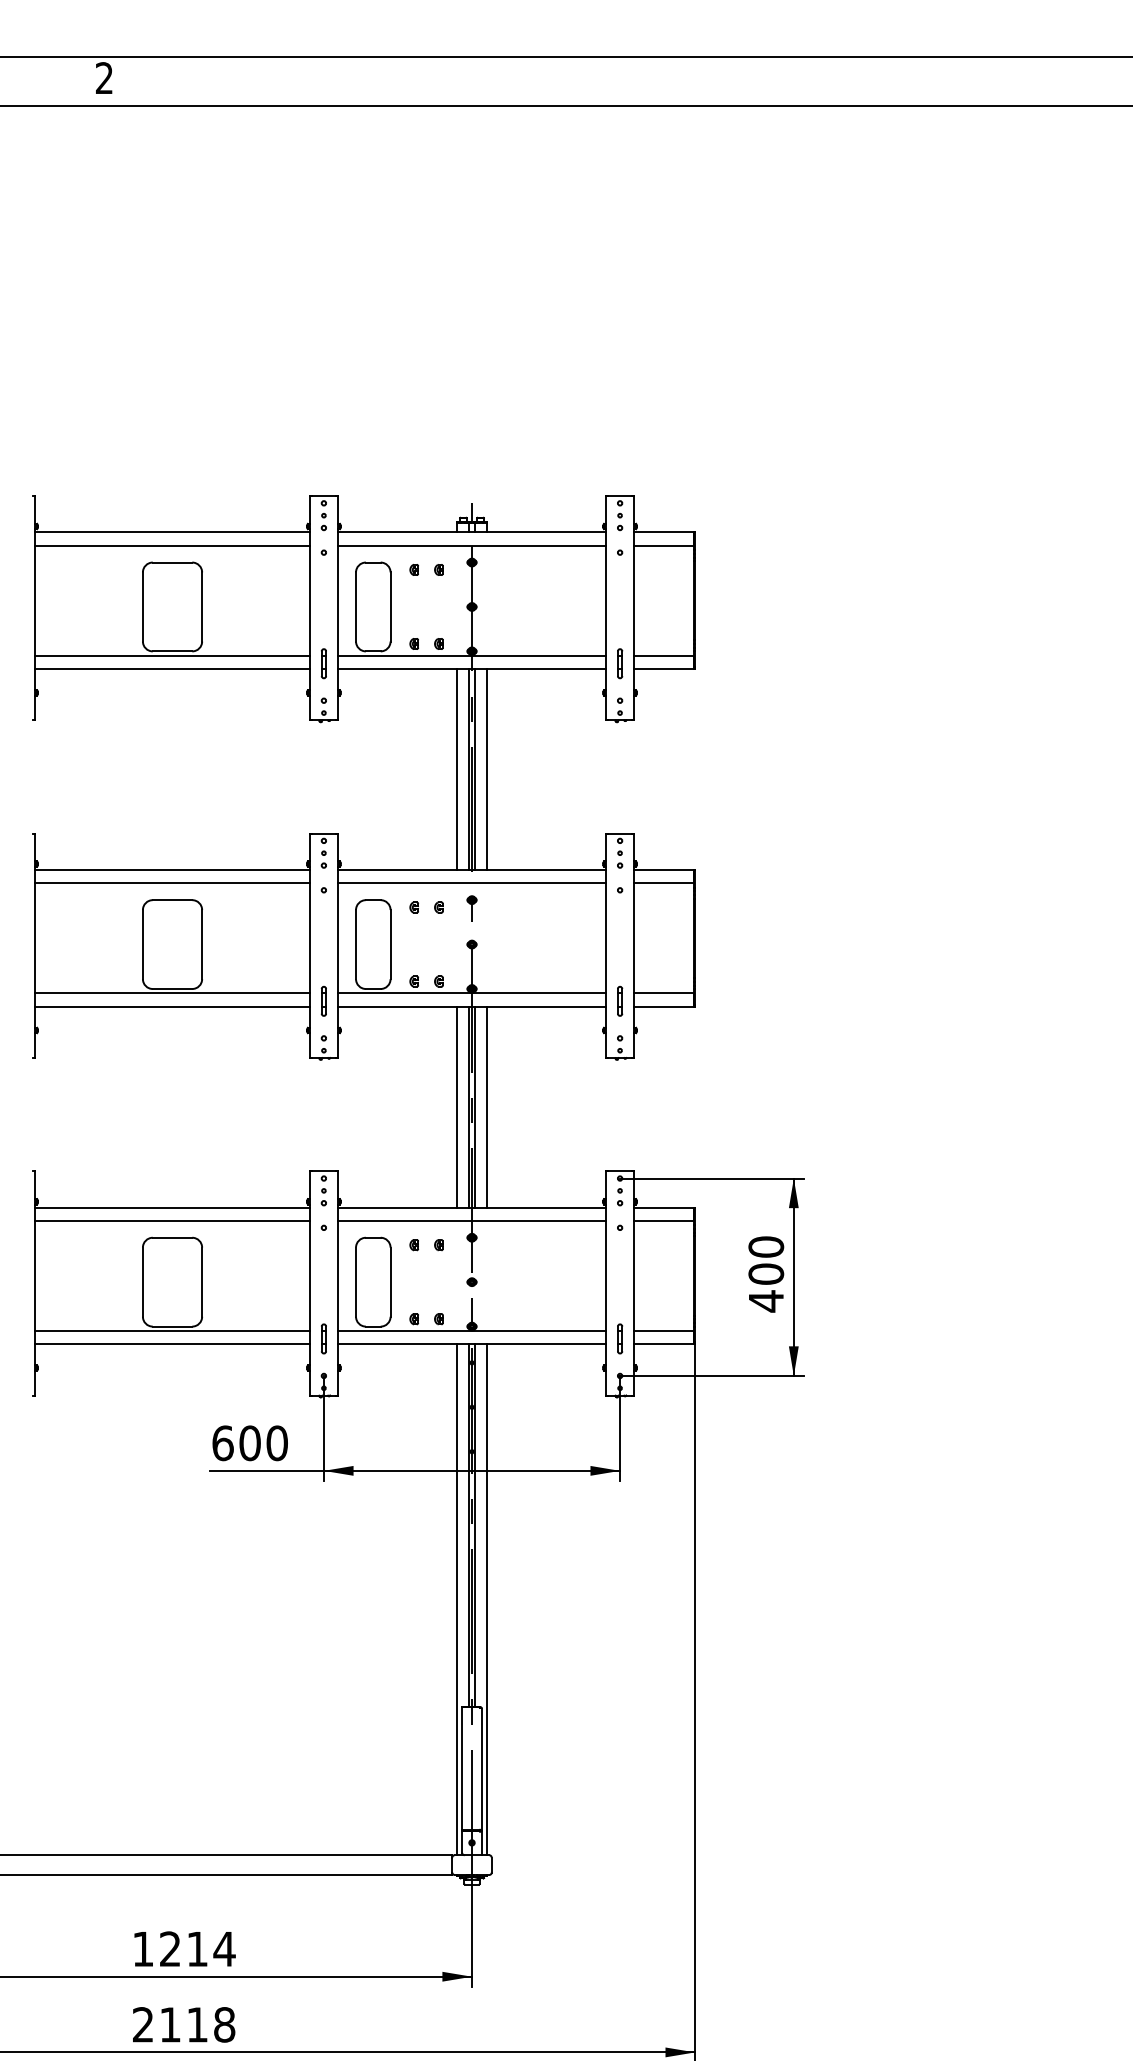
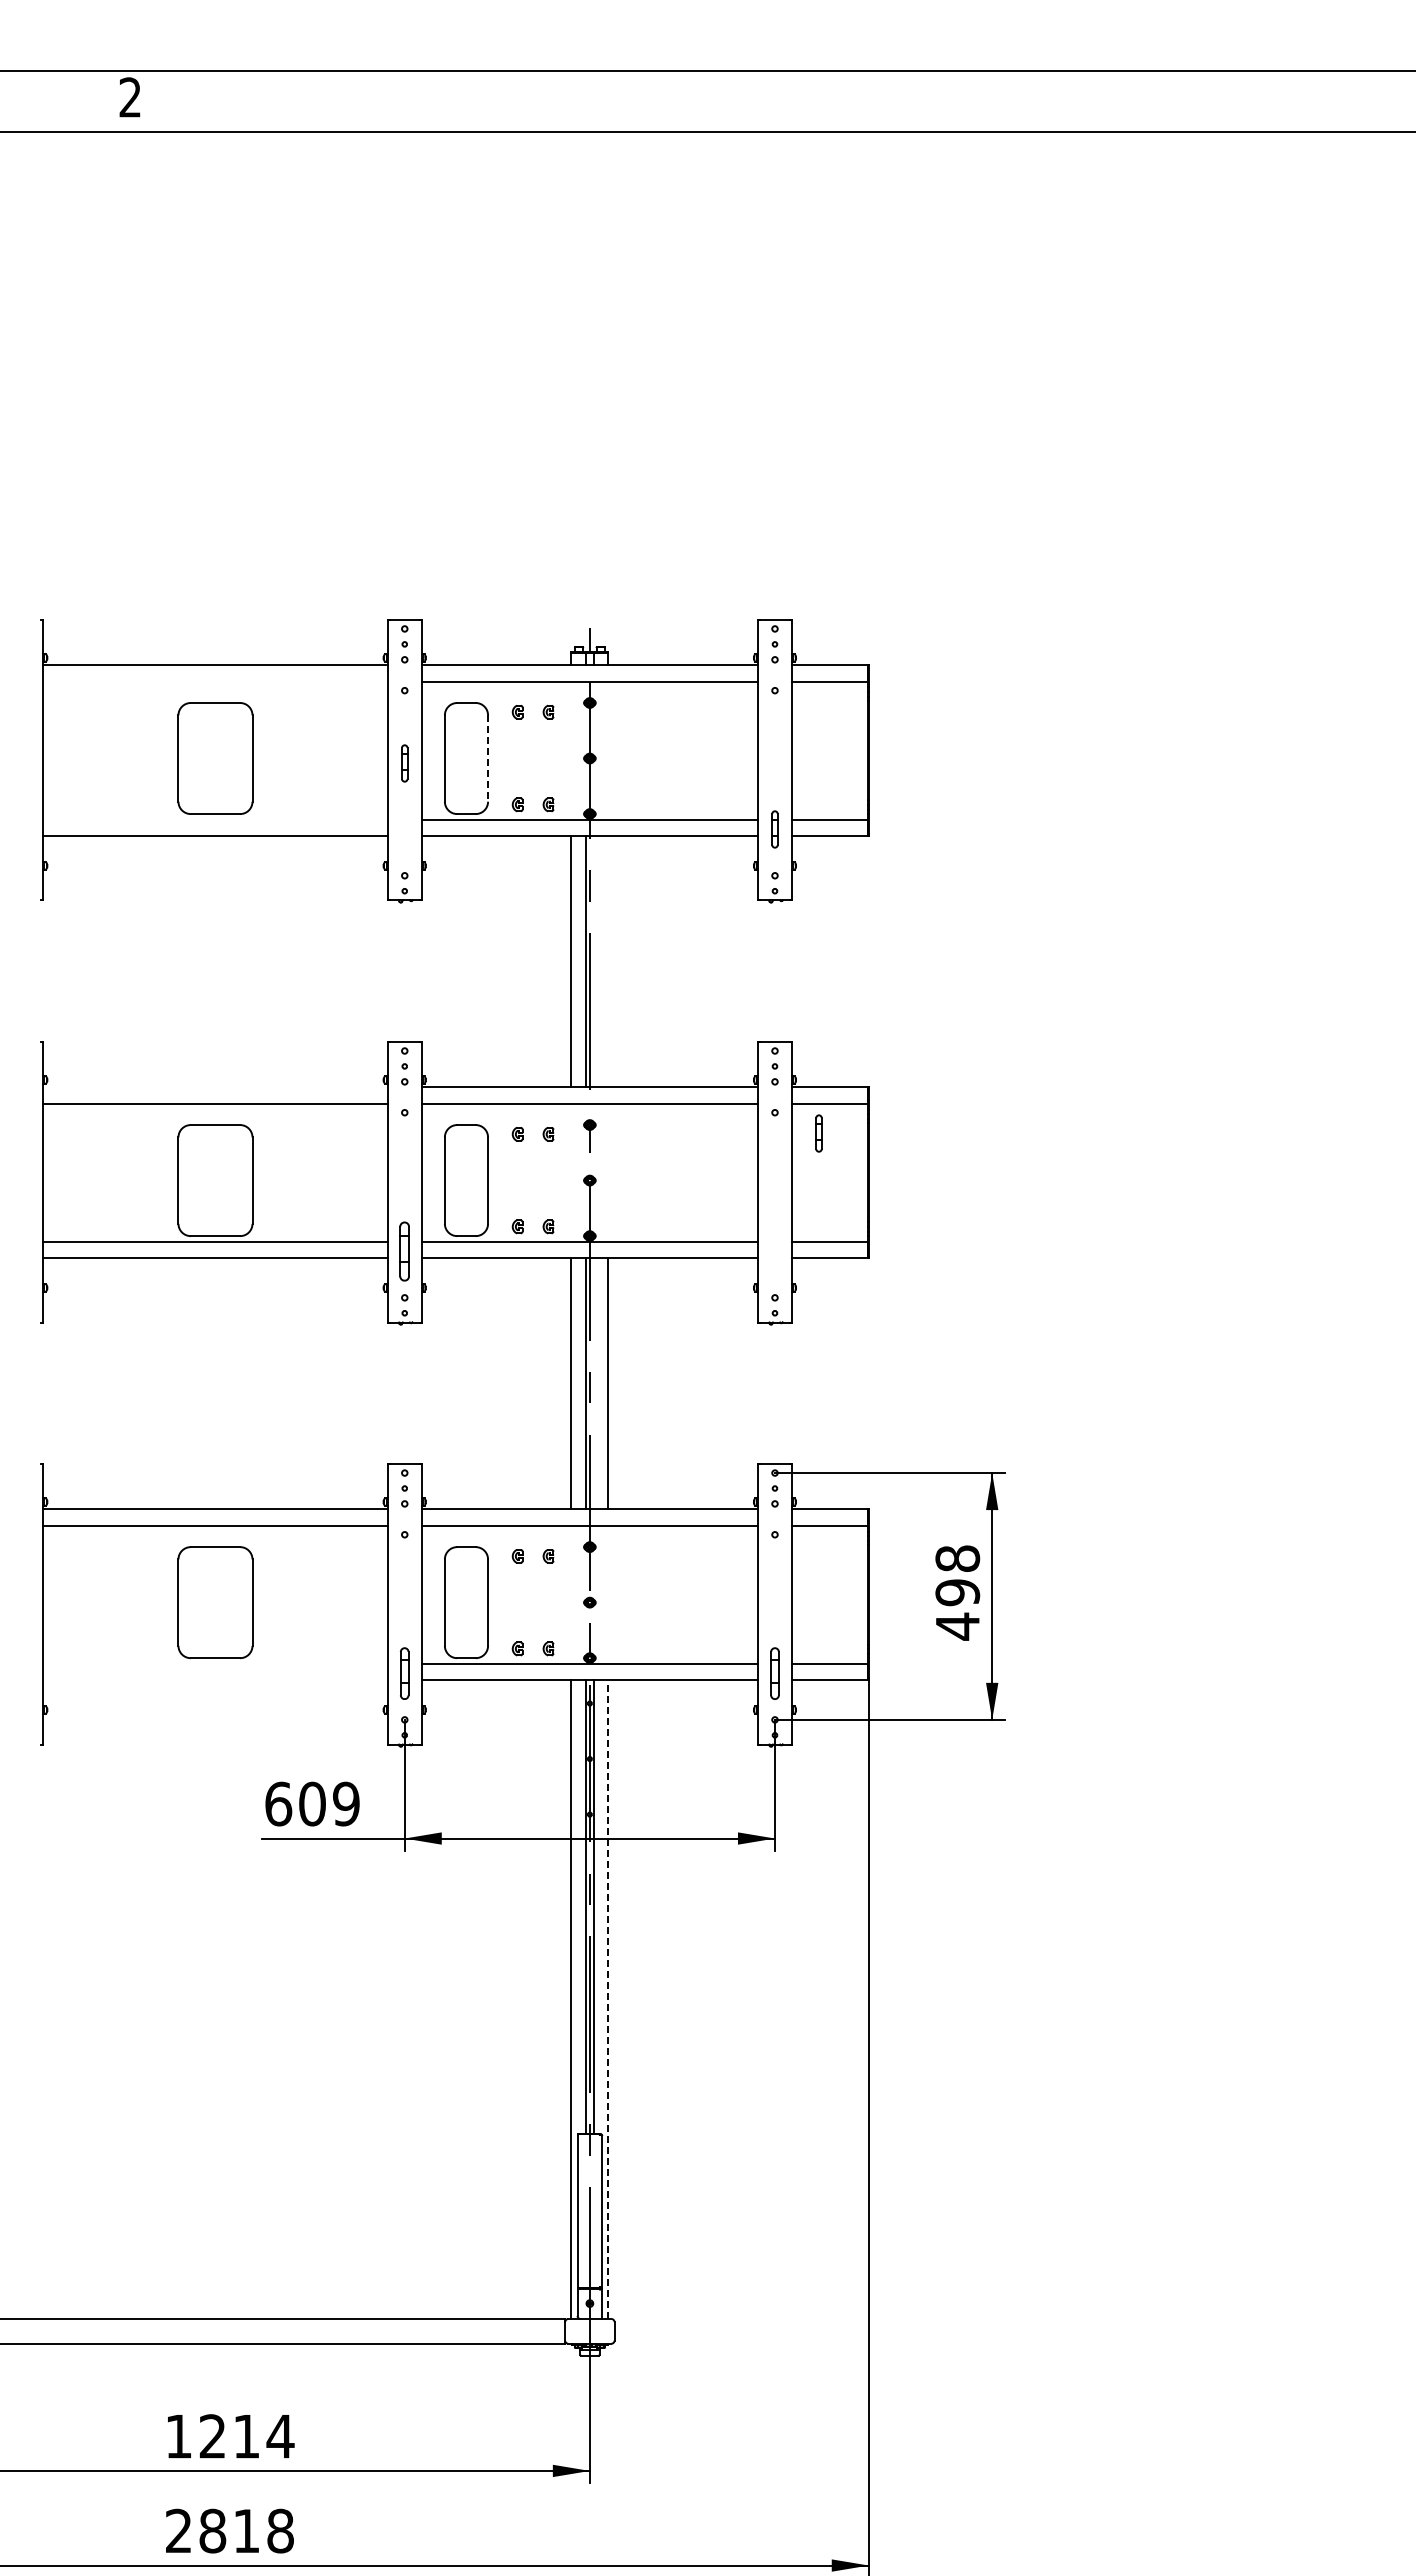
line: (172, 546) -> (215, 682), removed
line: (390, 607) -> (488, 759), solid -> dashed
line: (172, 655) -> (215, 819), removed
part: (323, 663) -> (404, 763), moved
line: (474, 769) -> (593, 961), removed
line: (486, 769) -> (608, 961), removed
line: (172, 870) -> (215, 1087), removed
part: (323, 1001) -> (404, 1251), size x1.6
part: (619, 1001) -> (818, 1133), moved
line: (474, 1106) -> (593, 1383), removed
text: (766, 1260) -> (957, 1575), 400 -> 498
line: (172, 1330) -> (215, 1663), removed
part: (323, 1338) -> (404, 1673), size x1.4
part: (619, 1338) -> (774, 1673), size x1.4
line: (172, 1344) -> (215, 1680), removed
text: (277, 1442) -> (346, 1803), 600 -> 609
line: (486, 1599) -> (608, 1999), solid -> dashed
text: (170, 2024) -> (212, 2530), 2118 -> 2818

